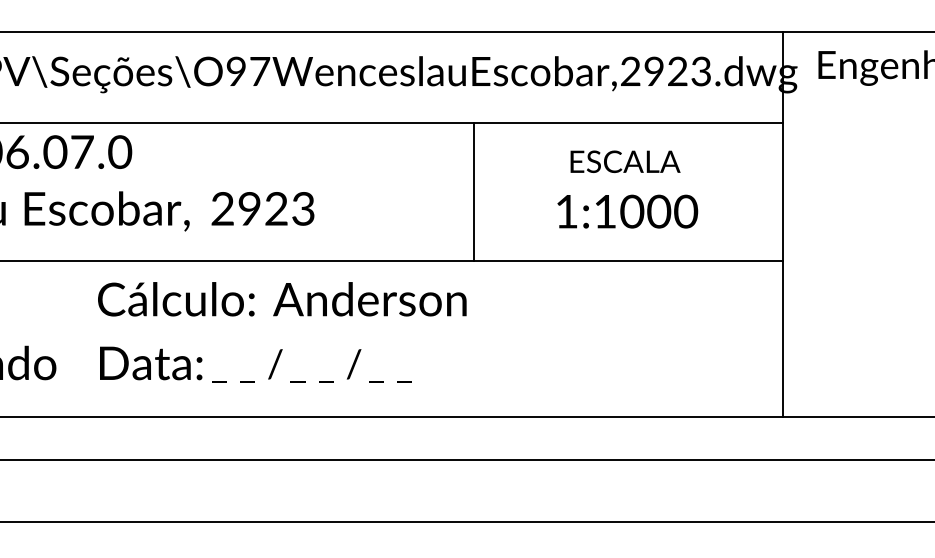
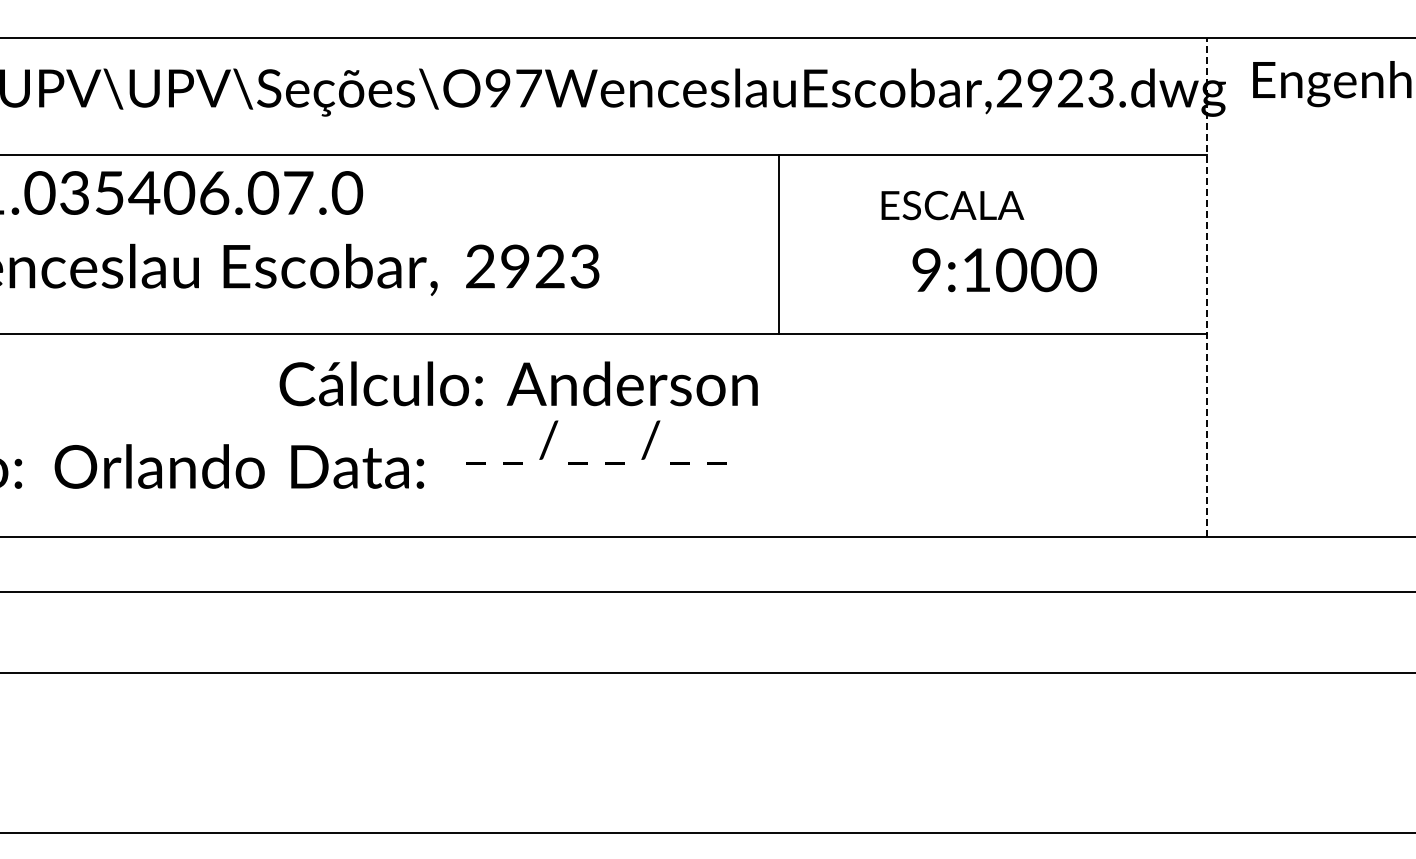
text: (625, 161) -> (952, 205), moved
line: (474, 191) -> (779, 244), moved
text: (566, 211) -> (926, 269), 1:1000 -> 9:1000
line: (783, 224) -> (1207, 287), solid -> dashed
text: (282, 299) -> (518, 383), moved
text: (151, 363) -> (357, 466), moved
text: (312, 366) -> (596, 442), moved

